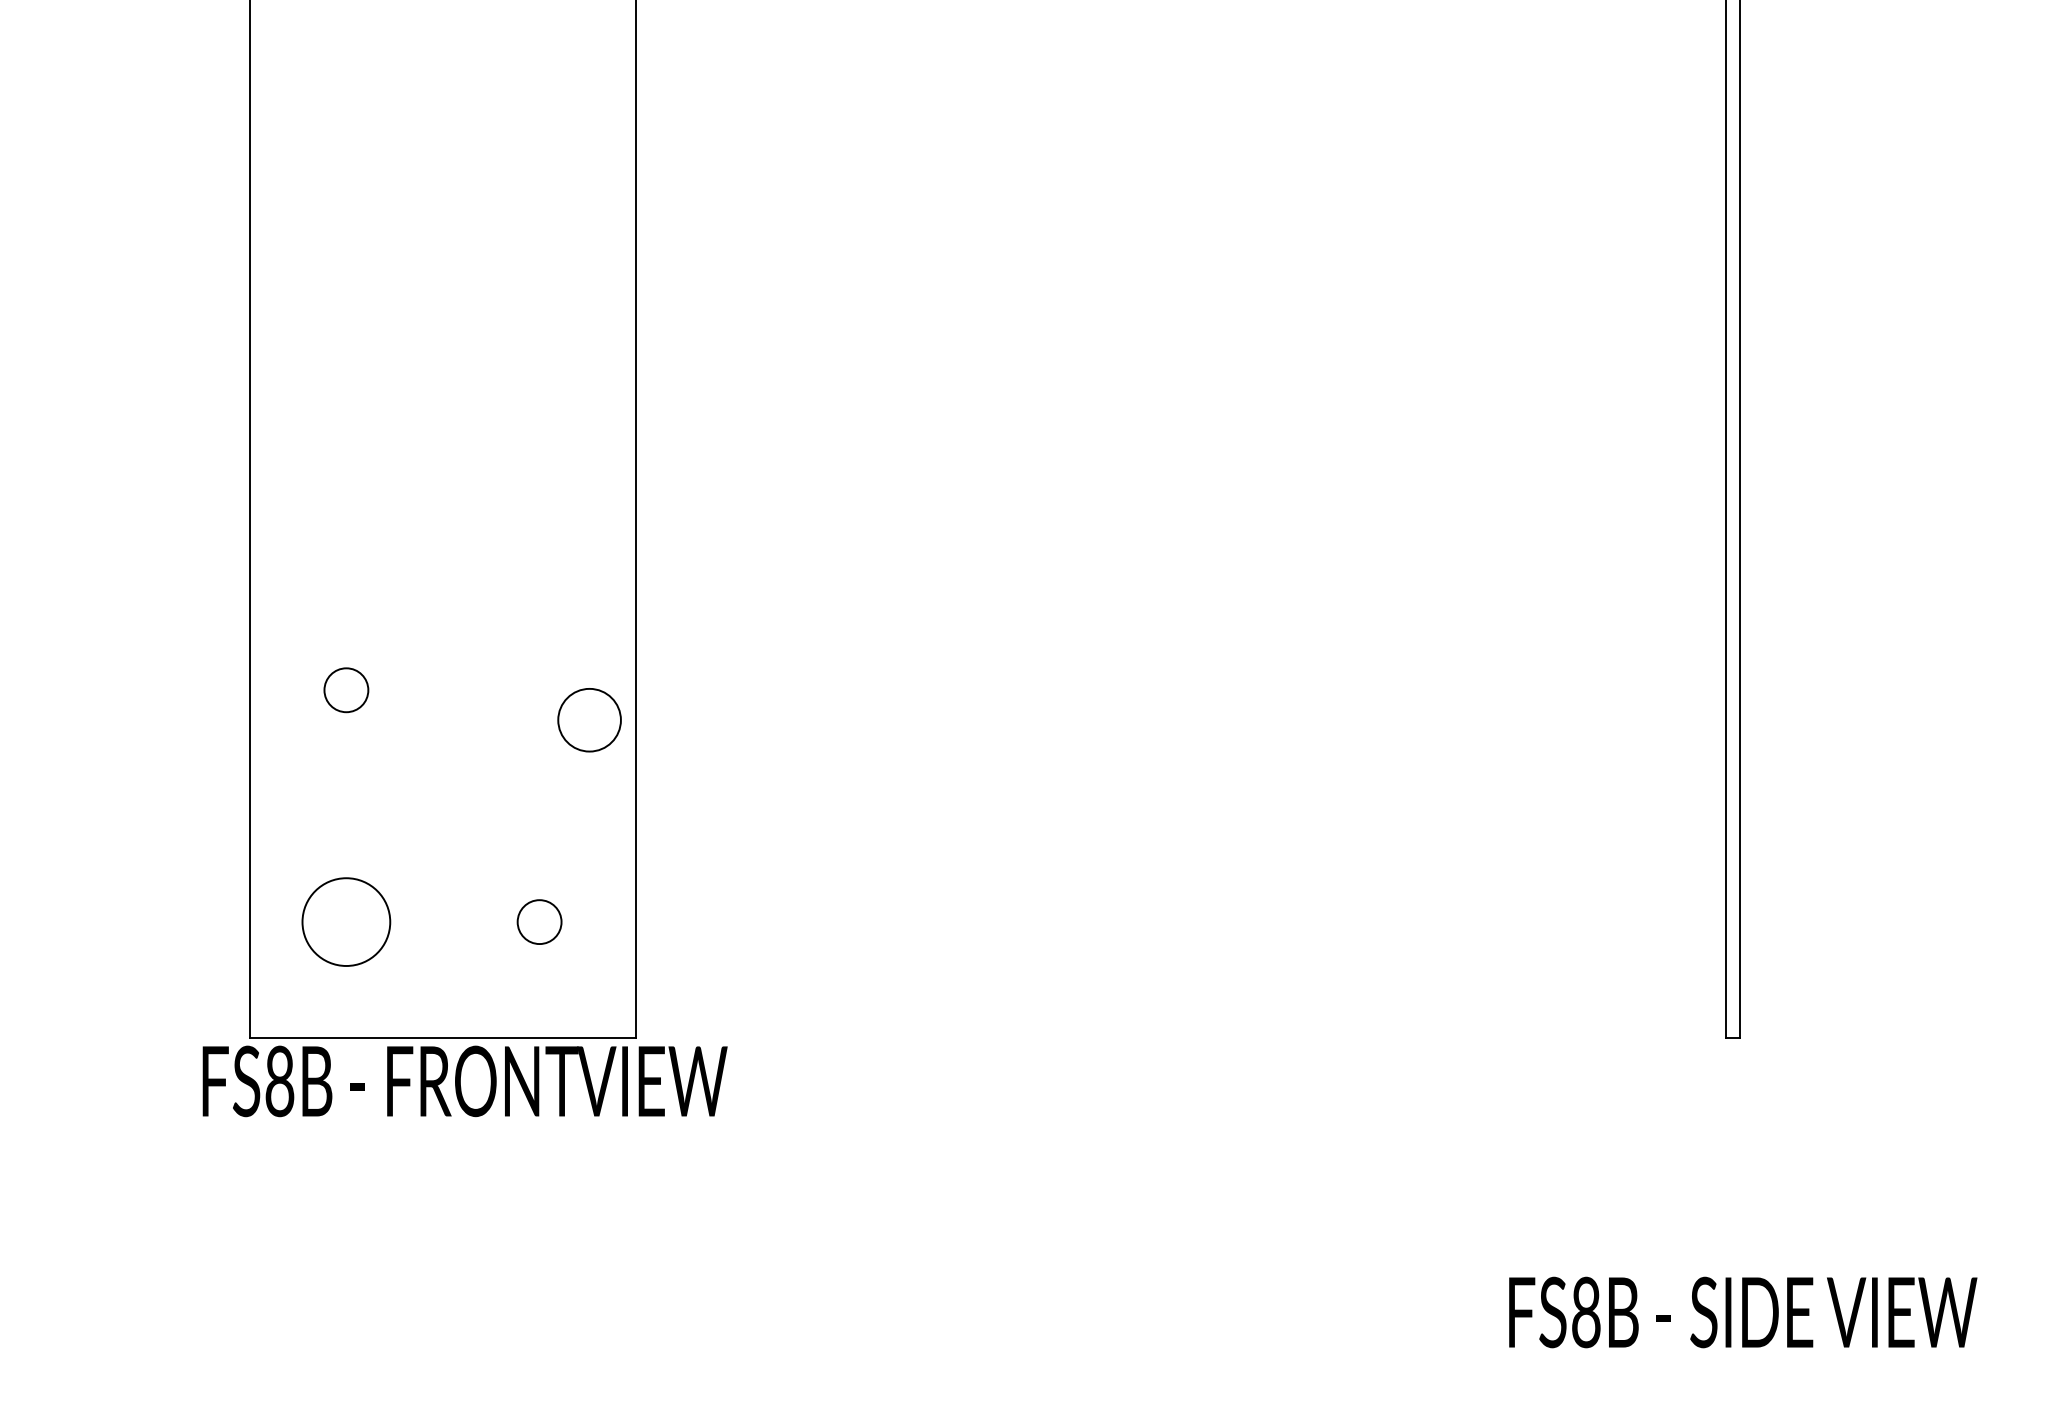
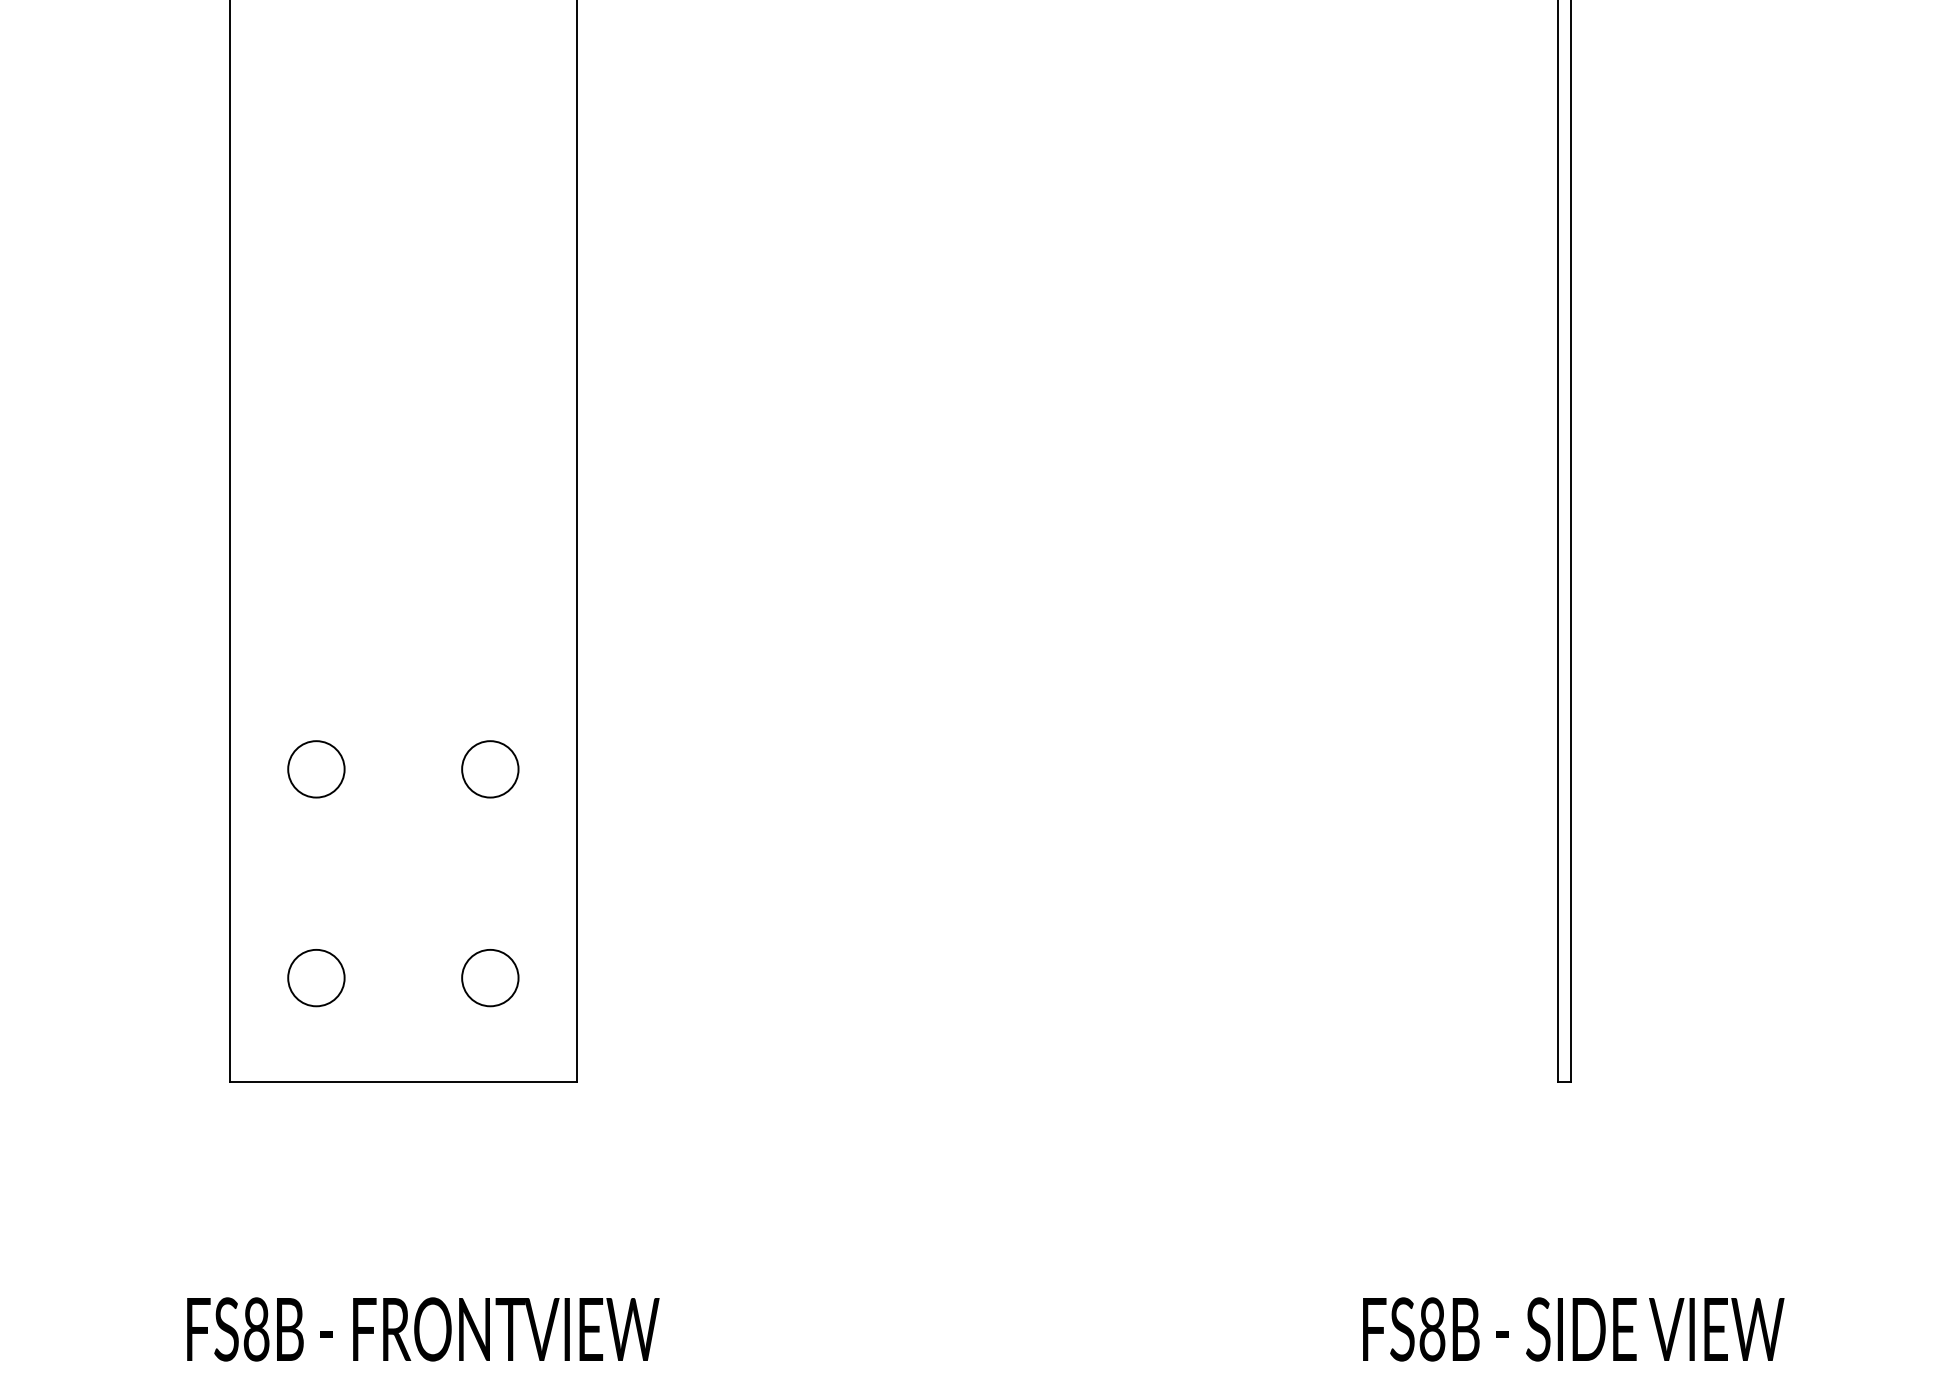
circle: (346, 690) -> (316, 769), size x1.43
circle: (589, 720) -> (490, 769), moved
circle: (346, 921) -> (316, 977), size x0.71
circle: (539, 921) -> (490, 977), size x1.43
text: (465, 1081) -> (423, 1329), moved

